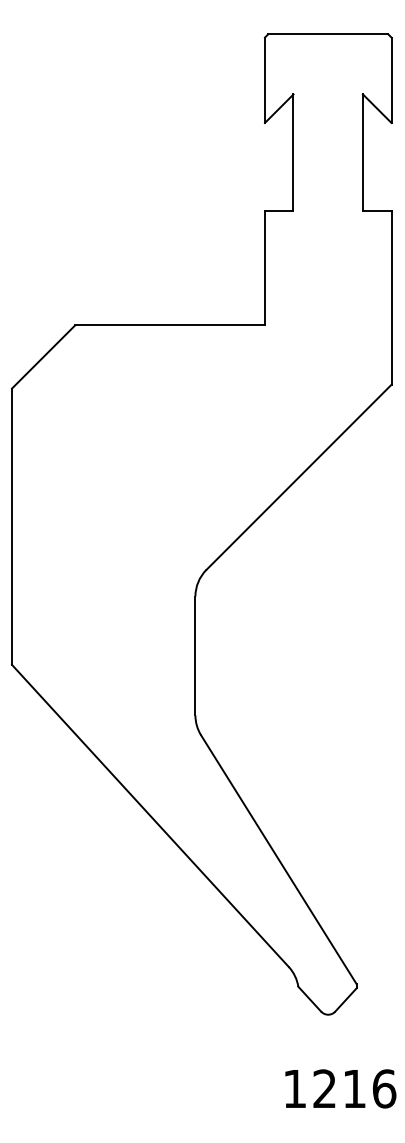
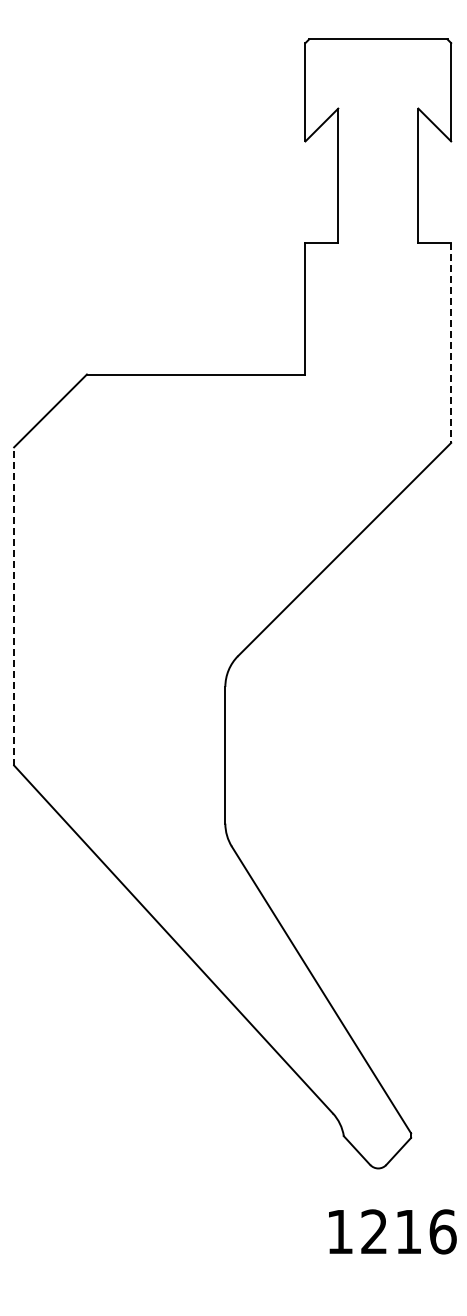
line: (391, 298) -> (451, 343), solid -> dashed
line: (12, 525) -> (14, 605), solid -> dashed
text: (340, 1088) -> (392, 1231), moved

